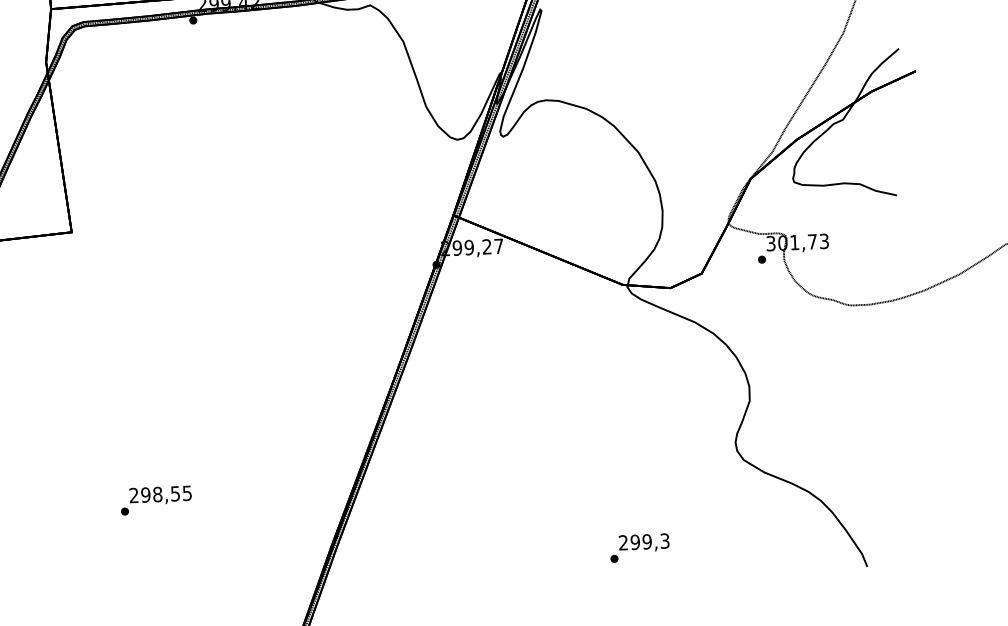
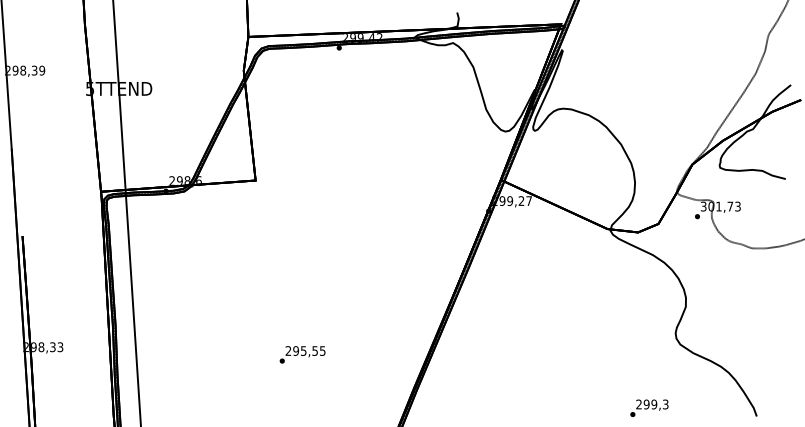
text: (157, 493) -> (303, 350), 298,55 -> 295,55
text: (639, 548) -> (649, 408), moved

